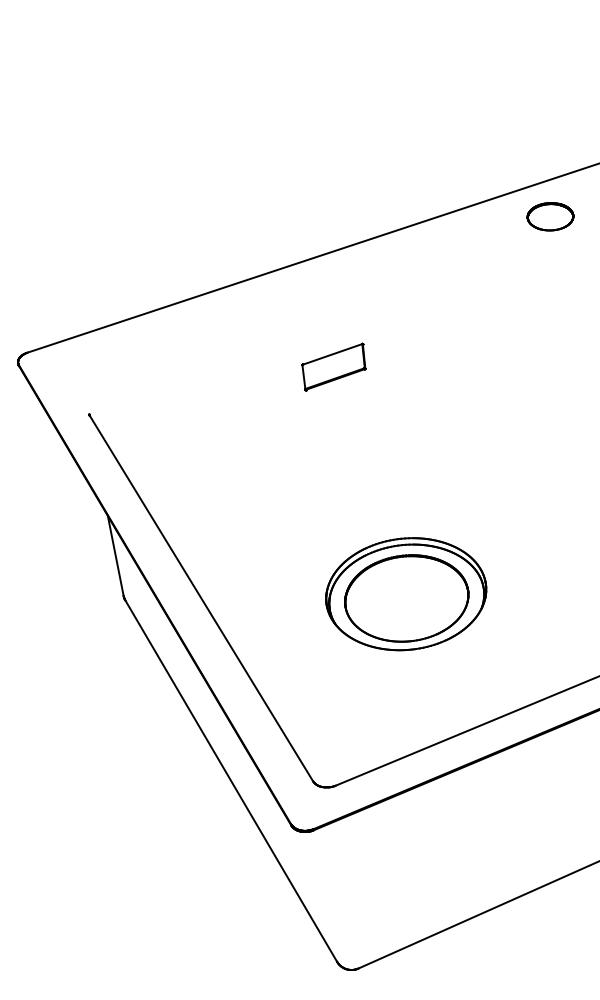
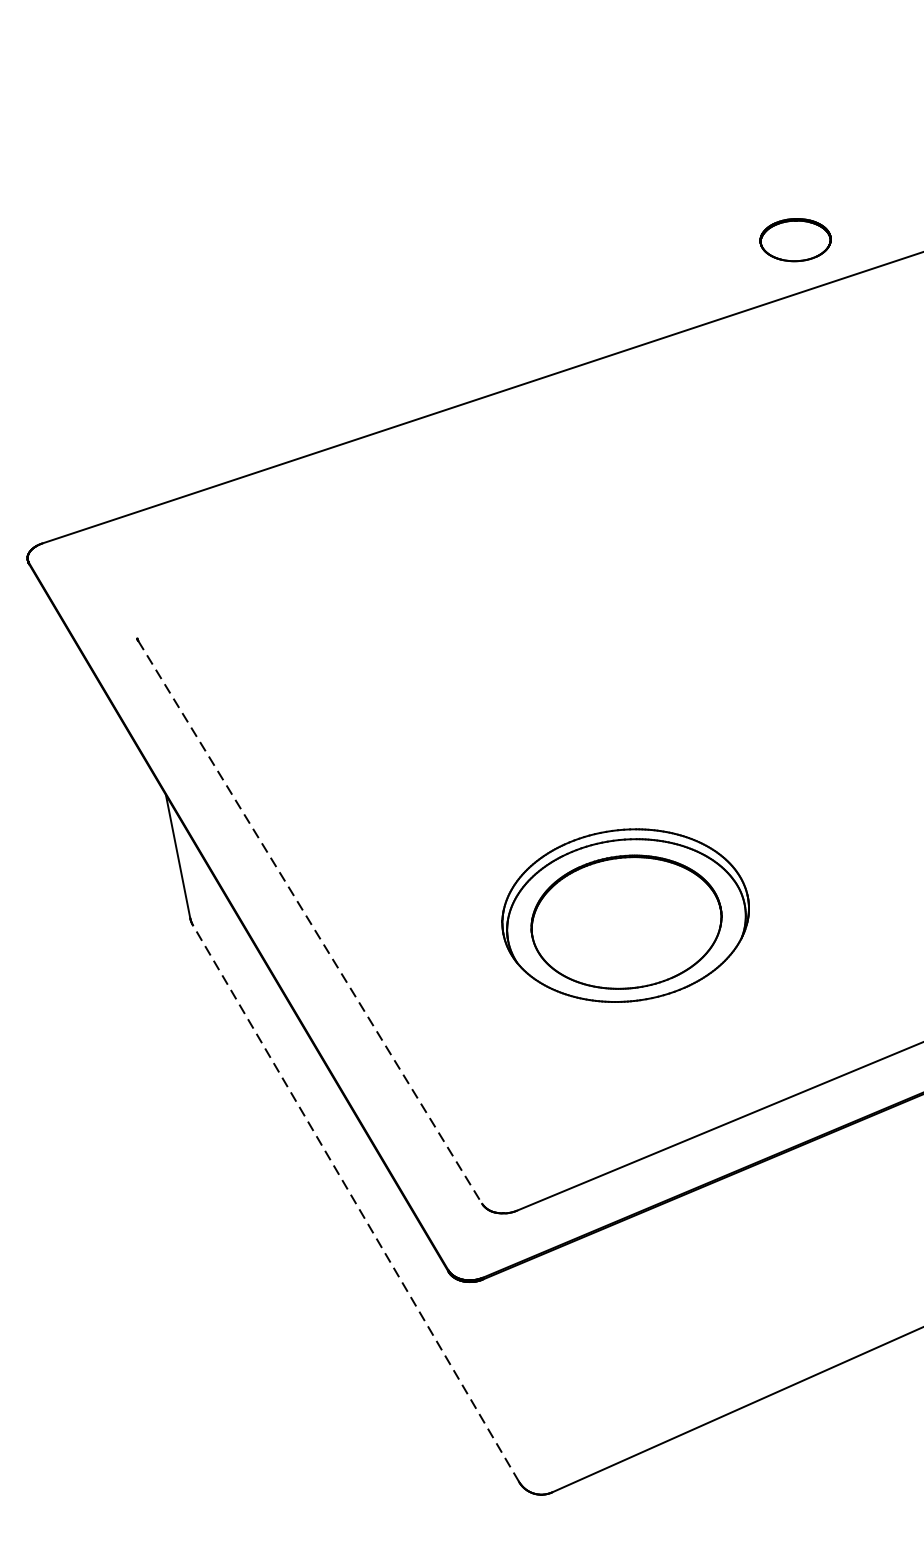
part: (550, 216) -> (795, 239), moved
part: (333, 366) -> (513, 564), removed
line: (201, 598) -> (310, 922), solid -> dashed
line: (230, 780) -> (354, 1202), solid -> dashed

